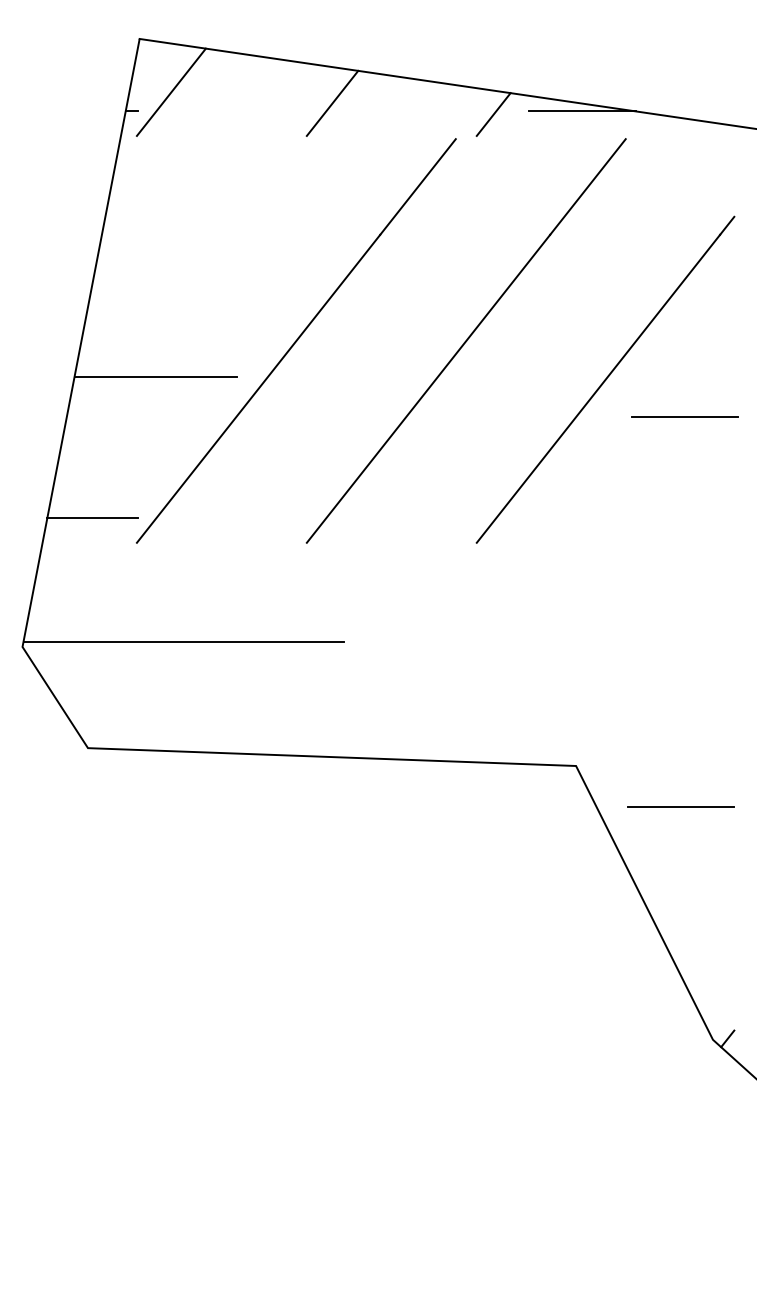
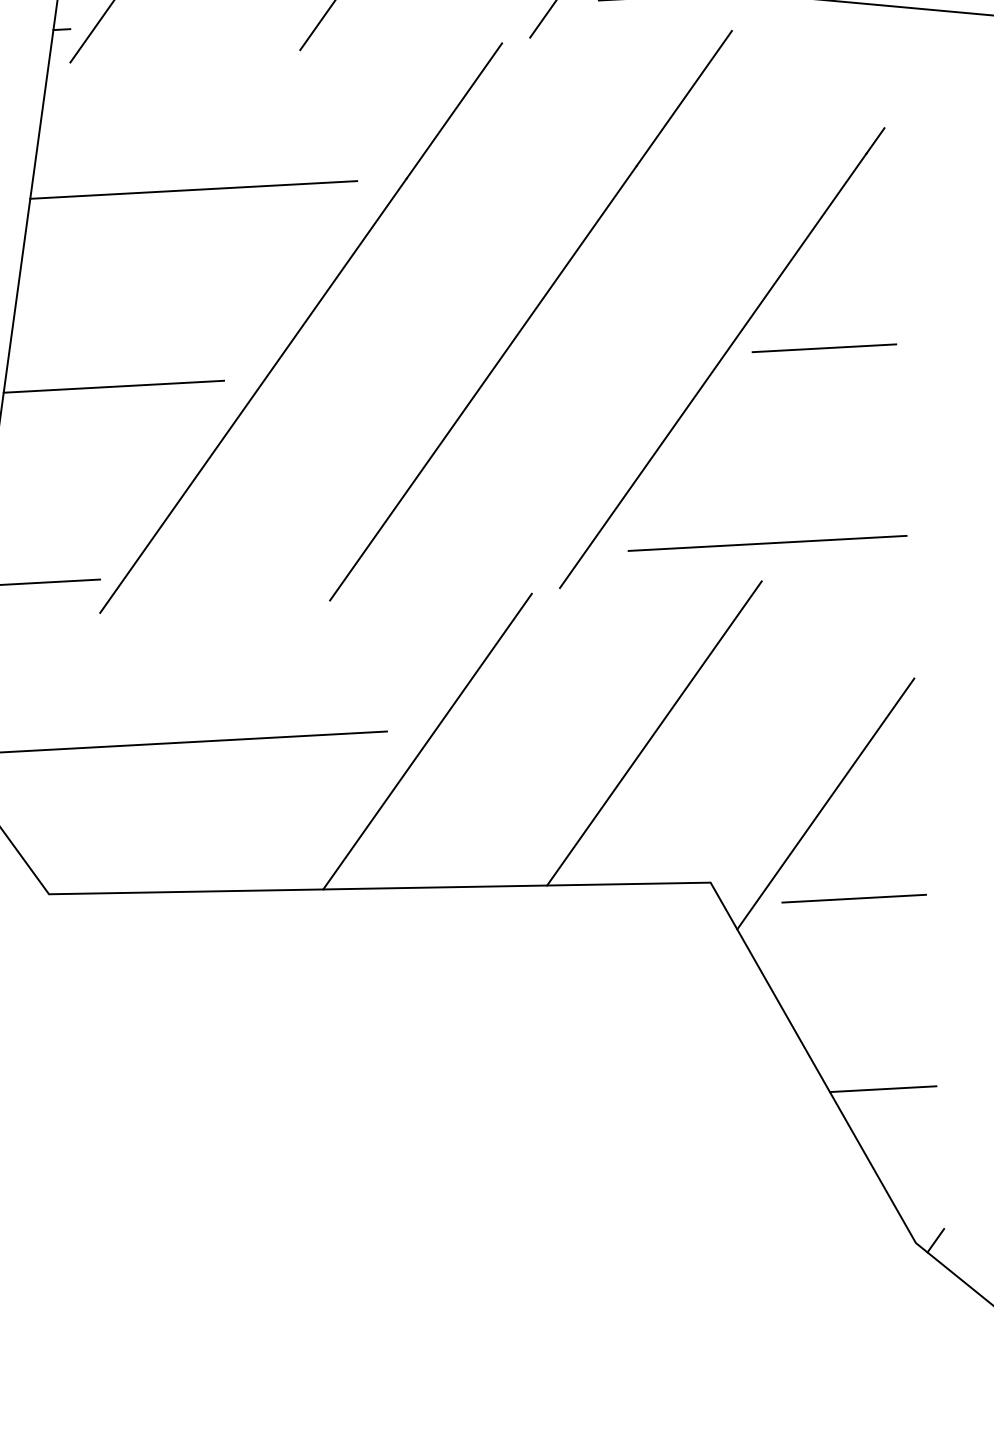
line: (222, 234) -> (193, 189), added
line: (684, 416) -> (823, 348), moved
line: (631, 518) -> (767, 543), added
line: (372, 650) -> (426, 741), added
line: (540, 653) -> (654, 733), added
line: (663, 712) -> (825, 803), added
line: (680, 806) -> (853, 898), moved
line: (694, 925) -> (882, 1089), added

